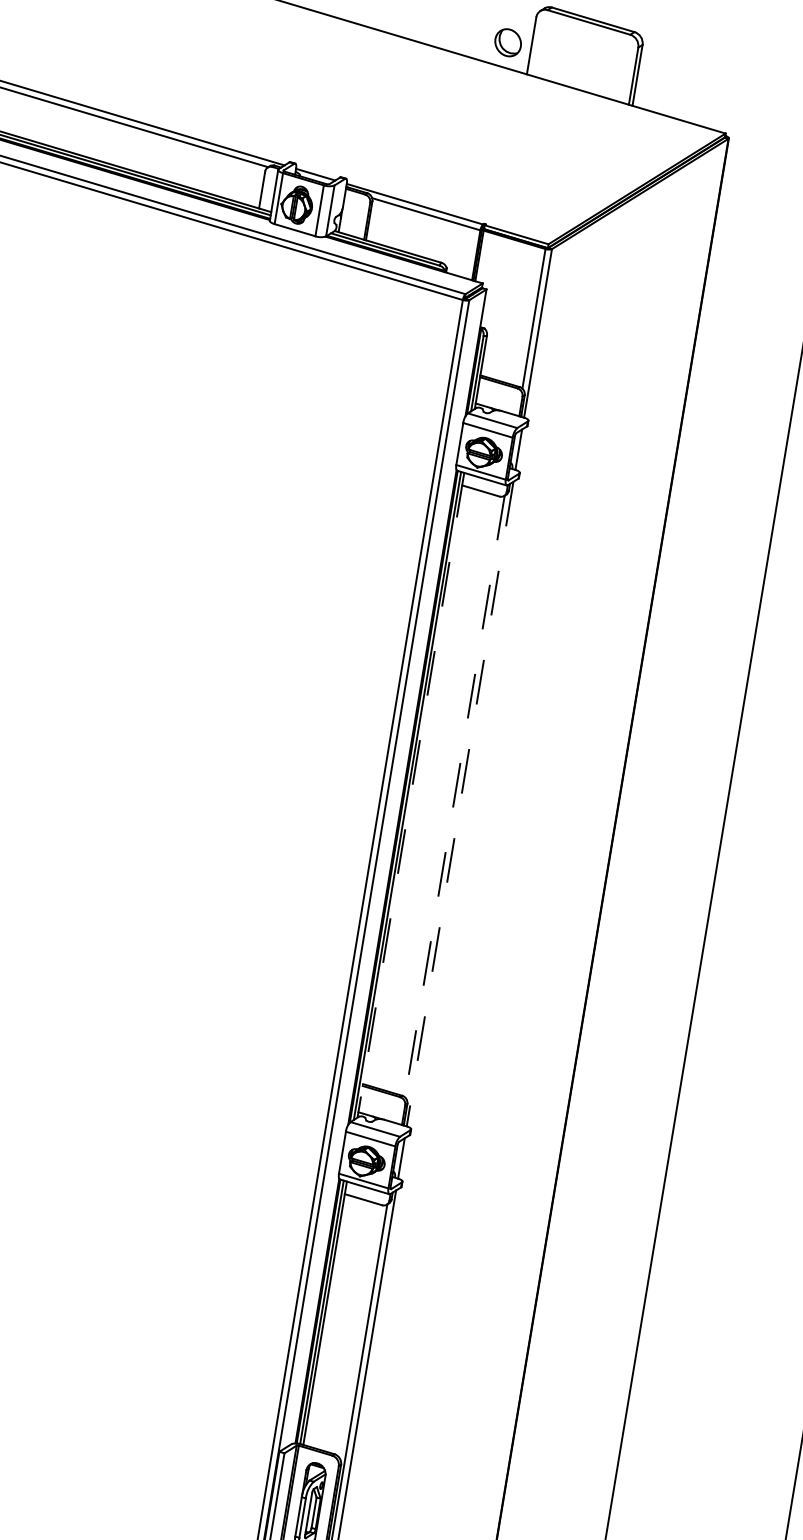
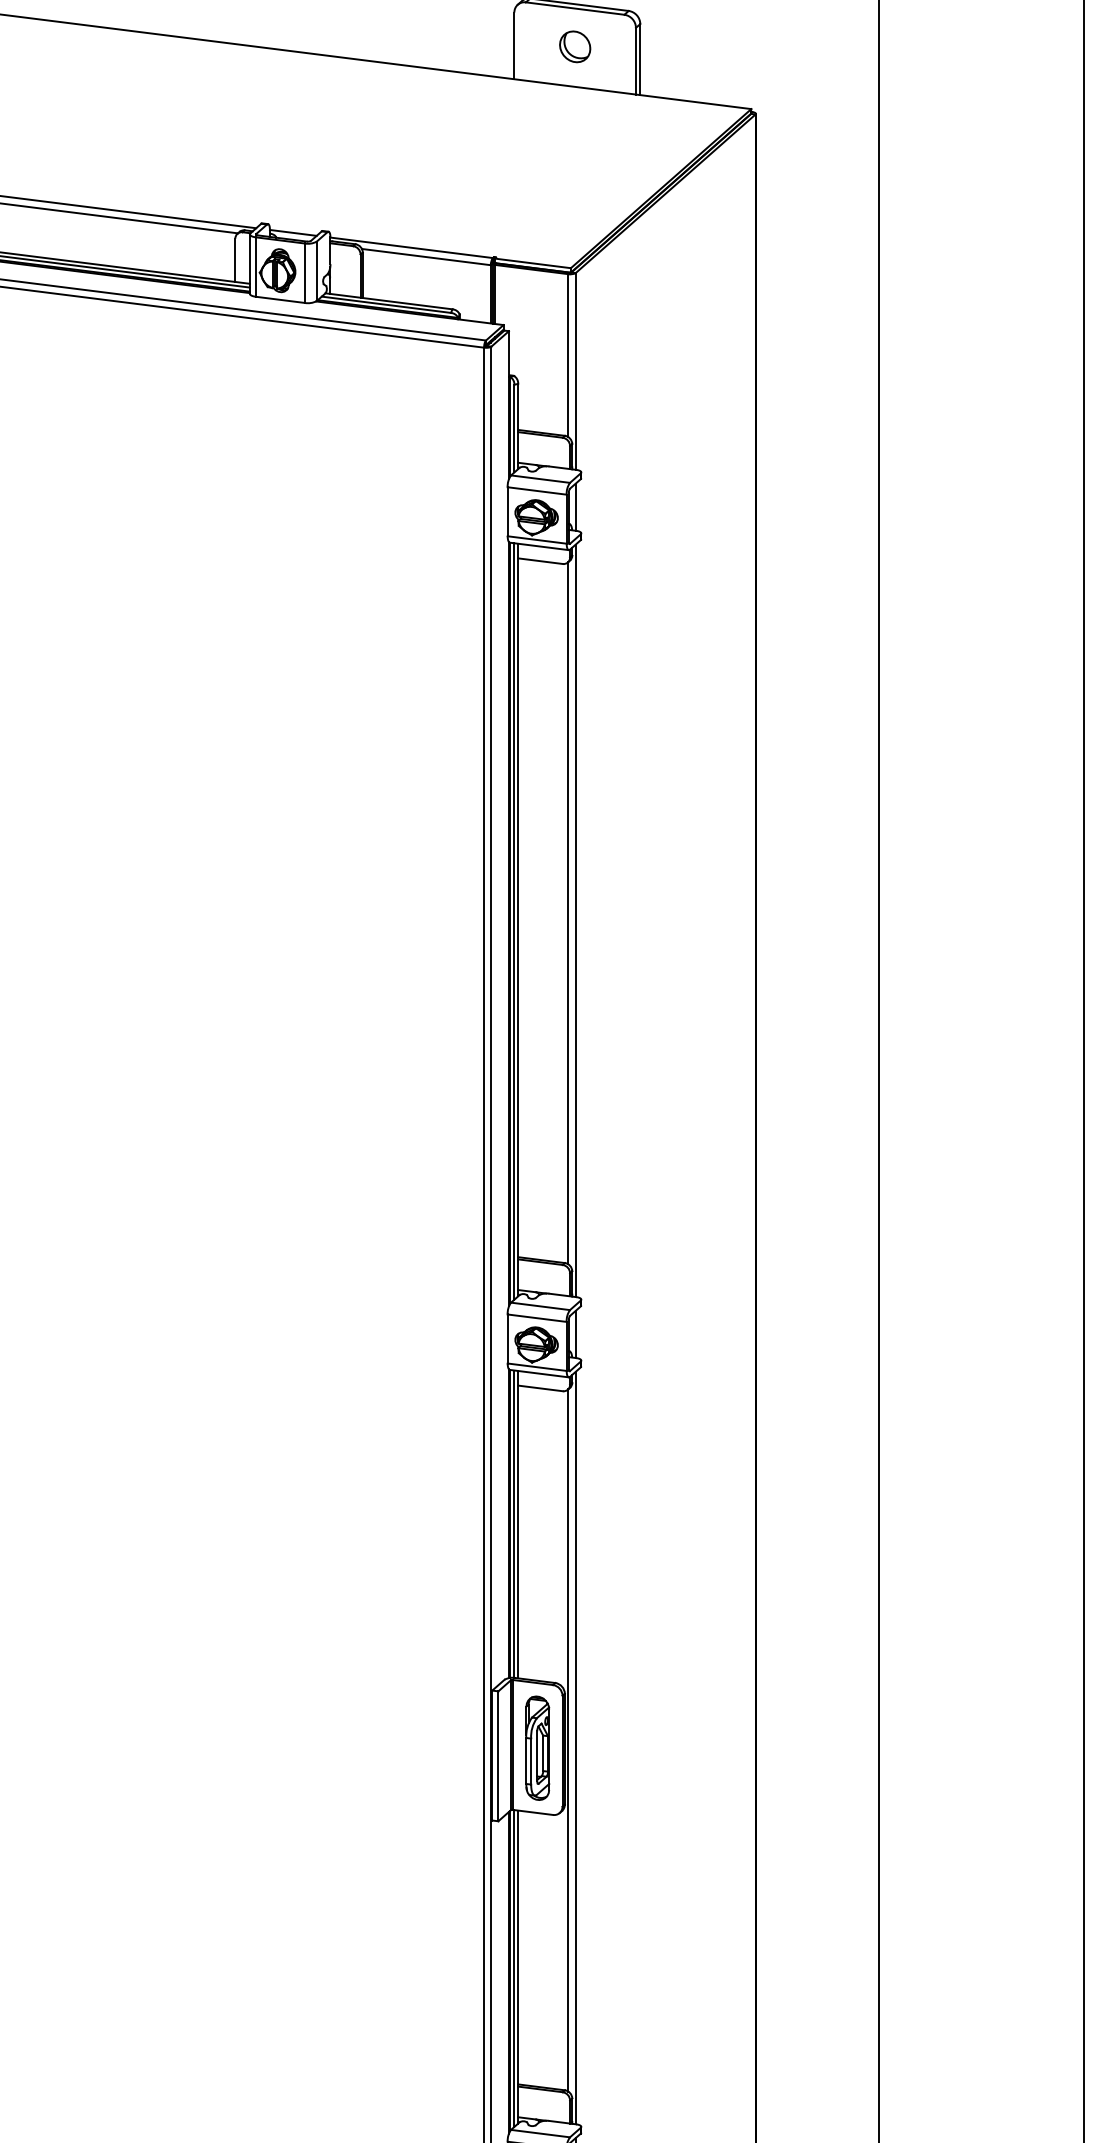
part: (508, 42) -> (575, 46), moved
line: (411, 795) -> (518, 920), dashed -> solid
line: (454, 796) -> (568, 913), dashed -> solid
line: (459, 804) -> (575, 921), dashed -> solid

